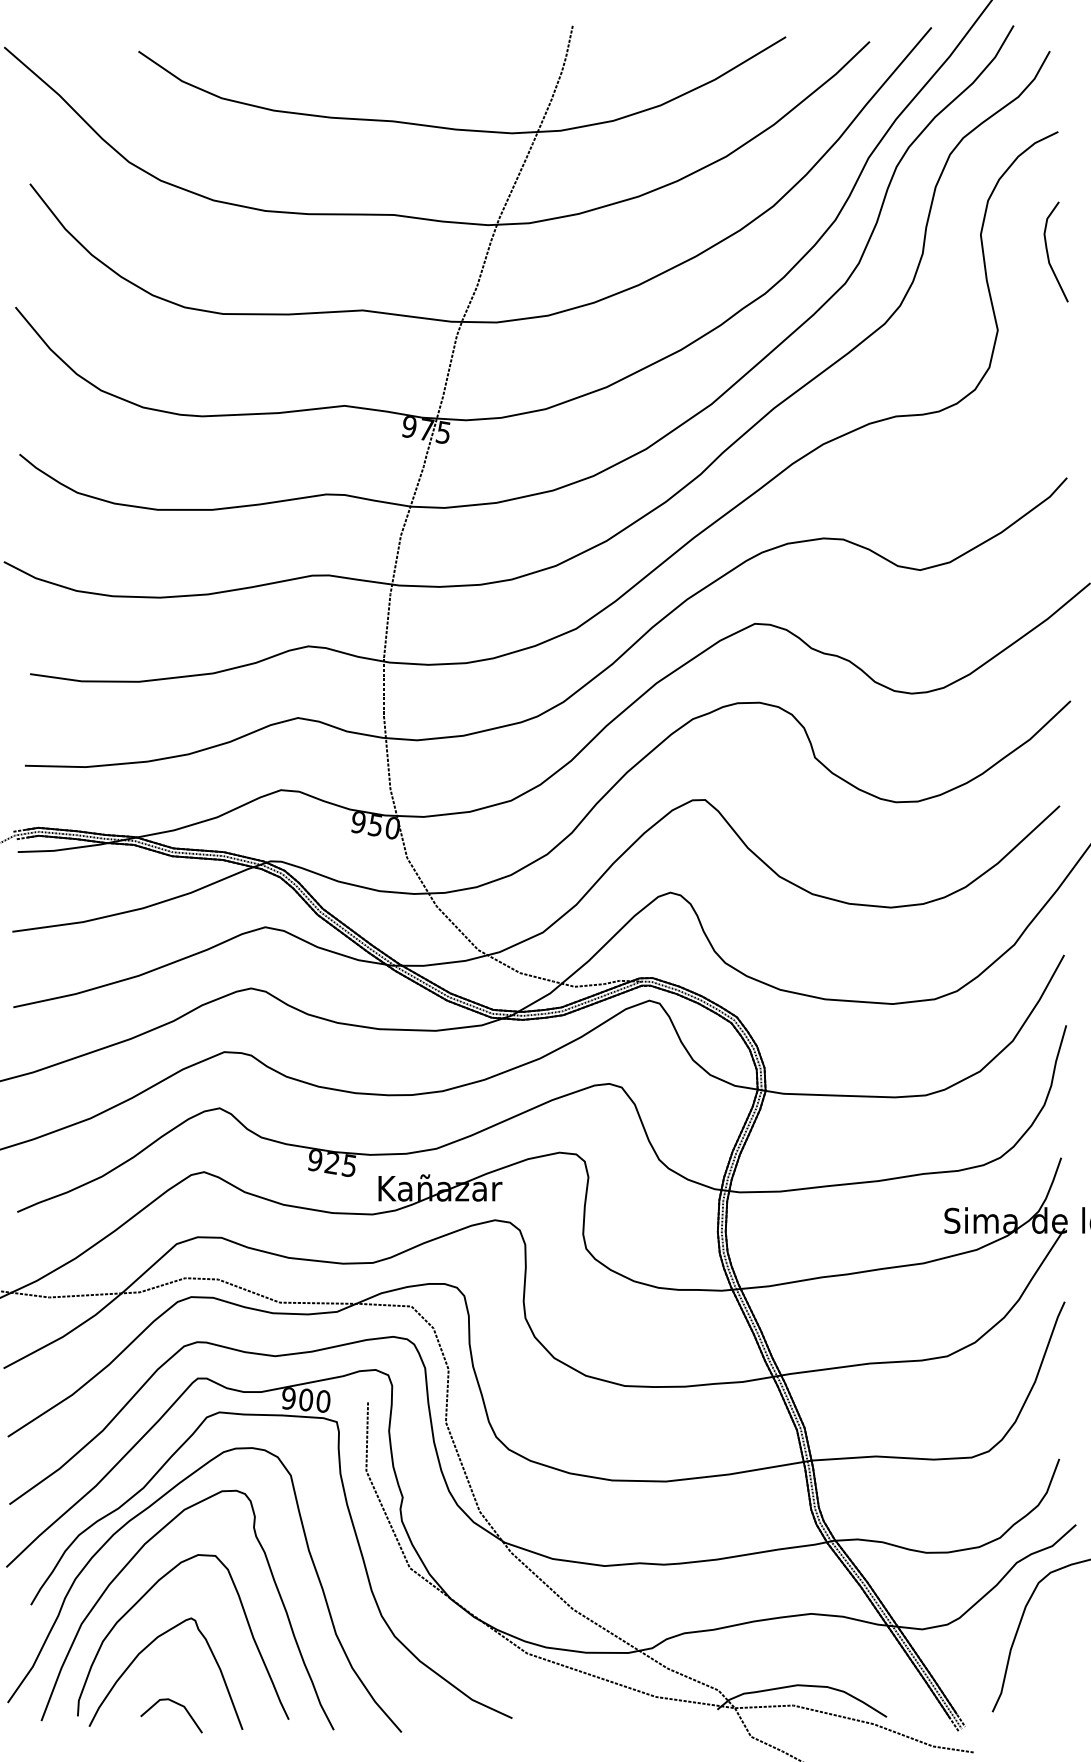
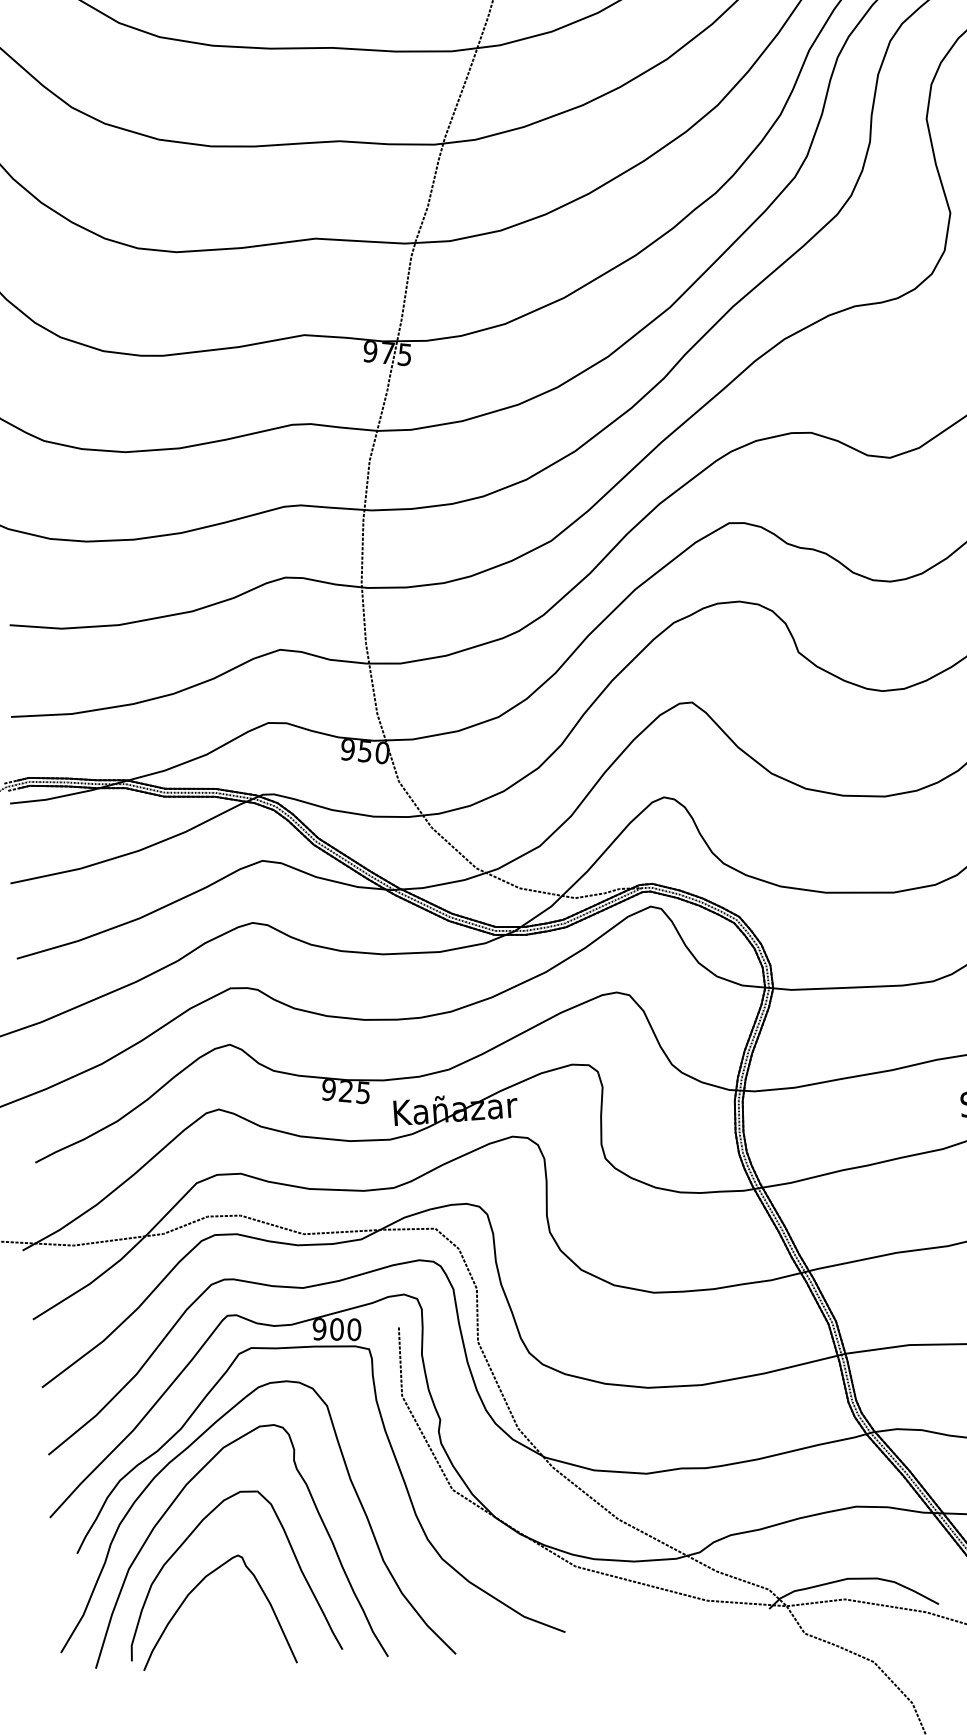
line: (176, 1704) -> (229, 1642), removed

